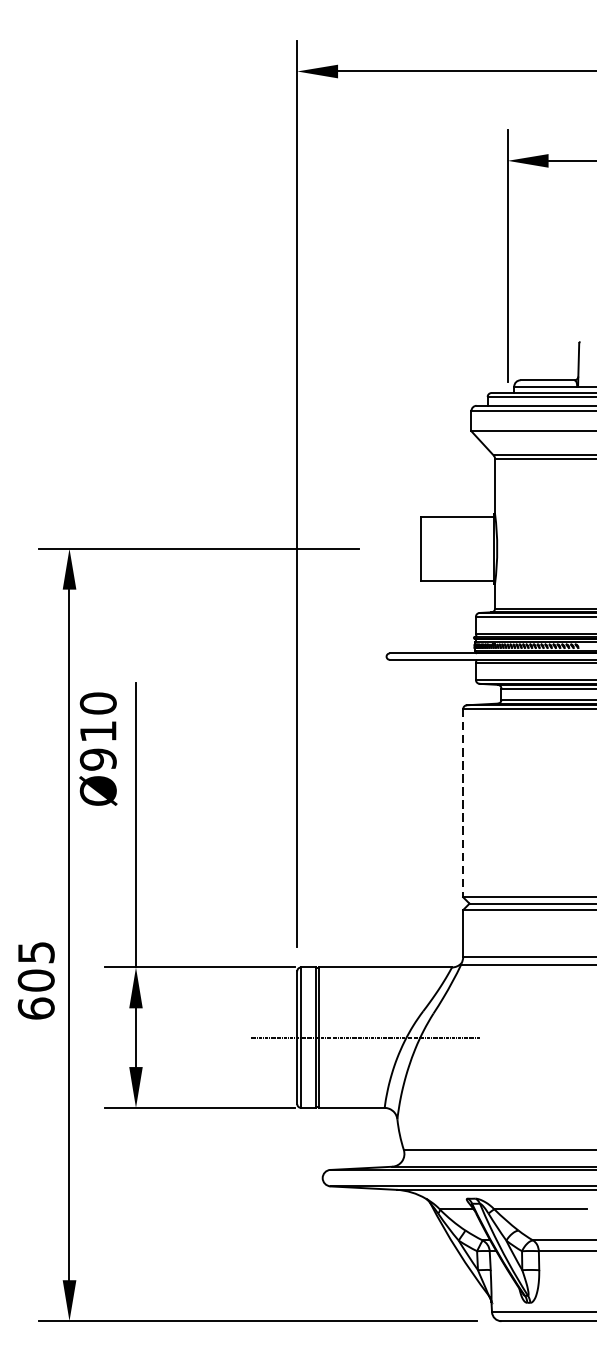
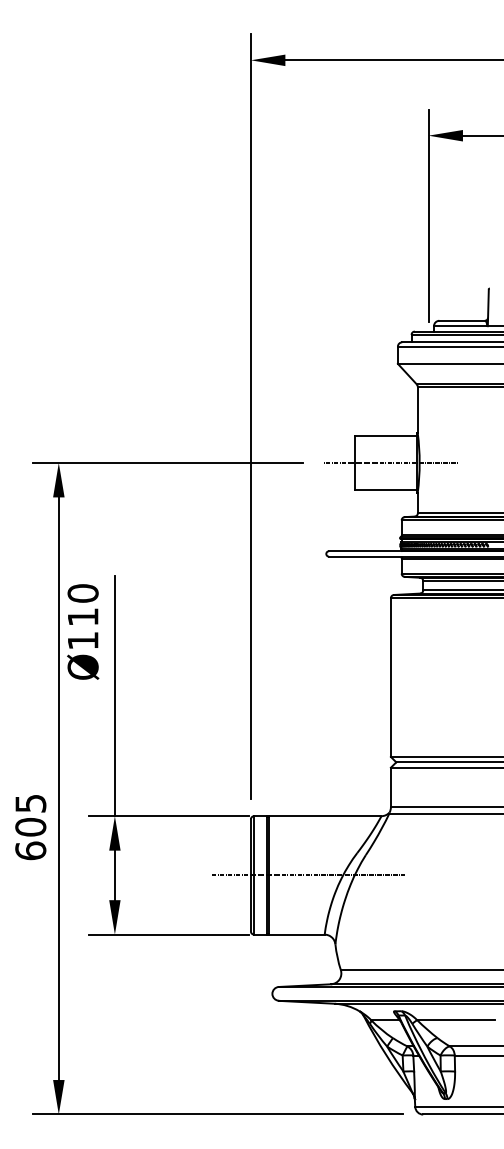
line: (462, 548) -> (390, 462), added
text: (97, 759) -> (82, 640), Ø910 -> Ø110
line: (462, 804) -> (390, 678), dashed -> solid

